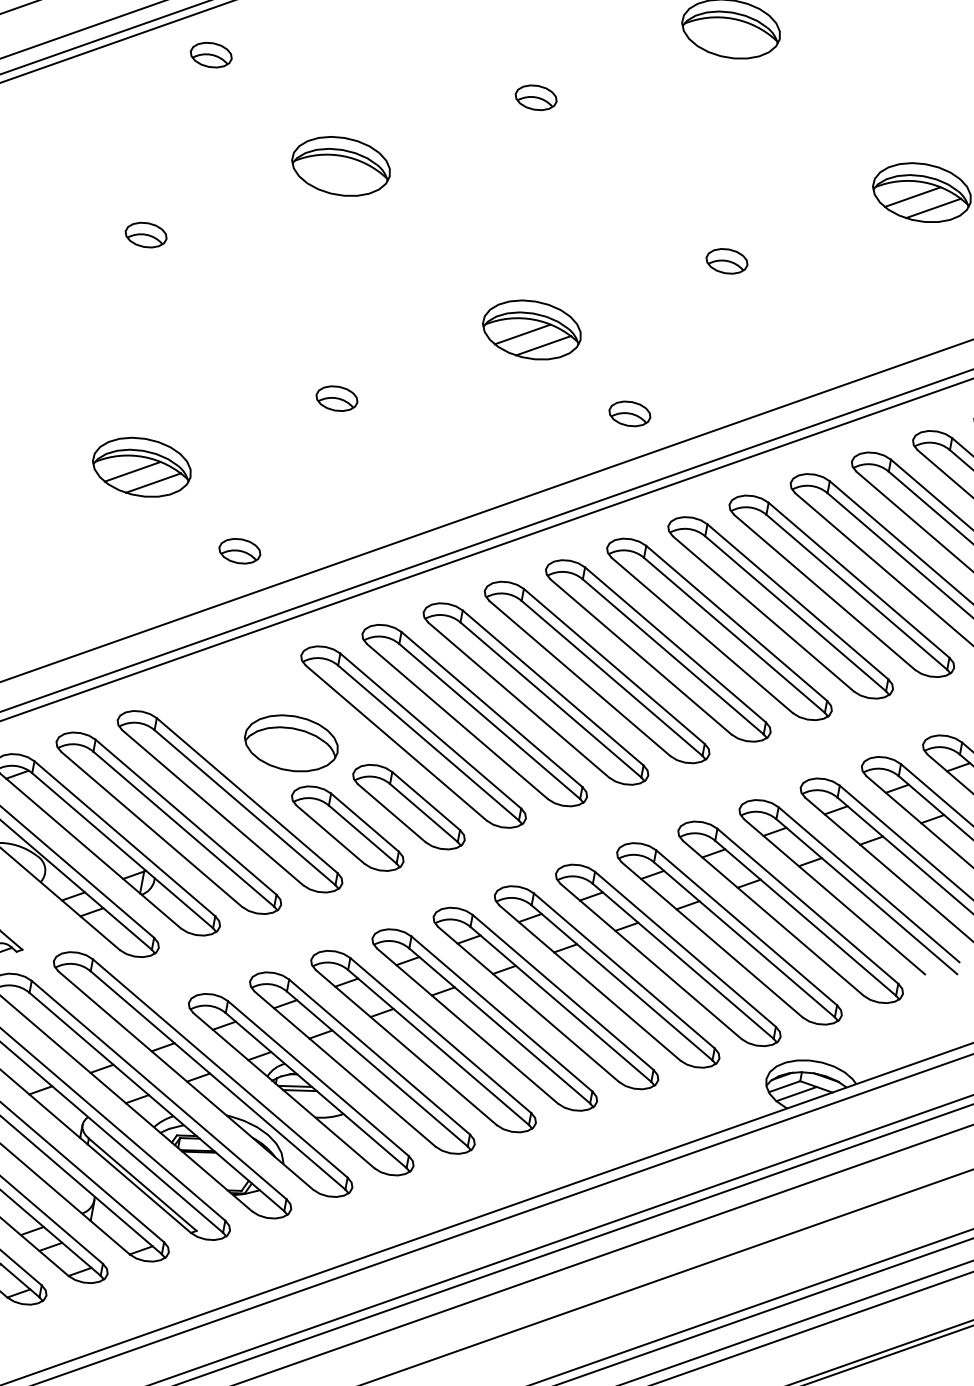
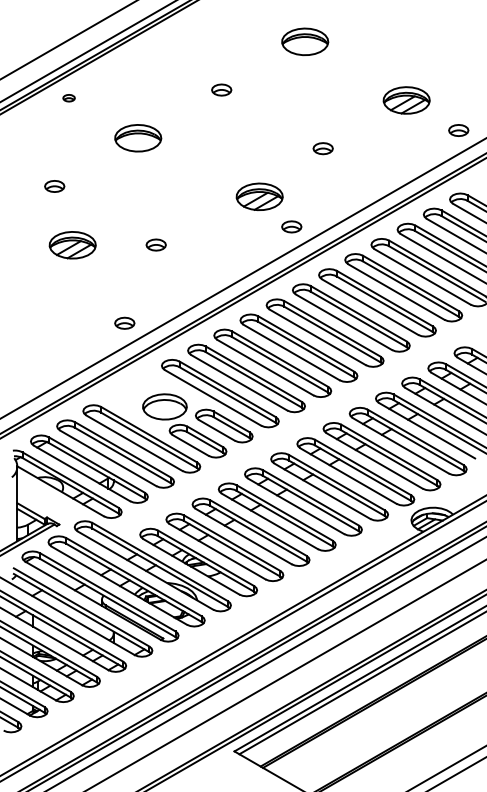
part: (210, 52) -> (68, 97), size x0.6
part: (531, 329) -> (259, 196), moved
part: (141, 467) -> (72, 245), moved

